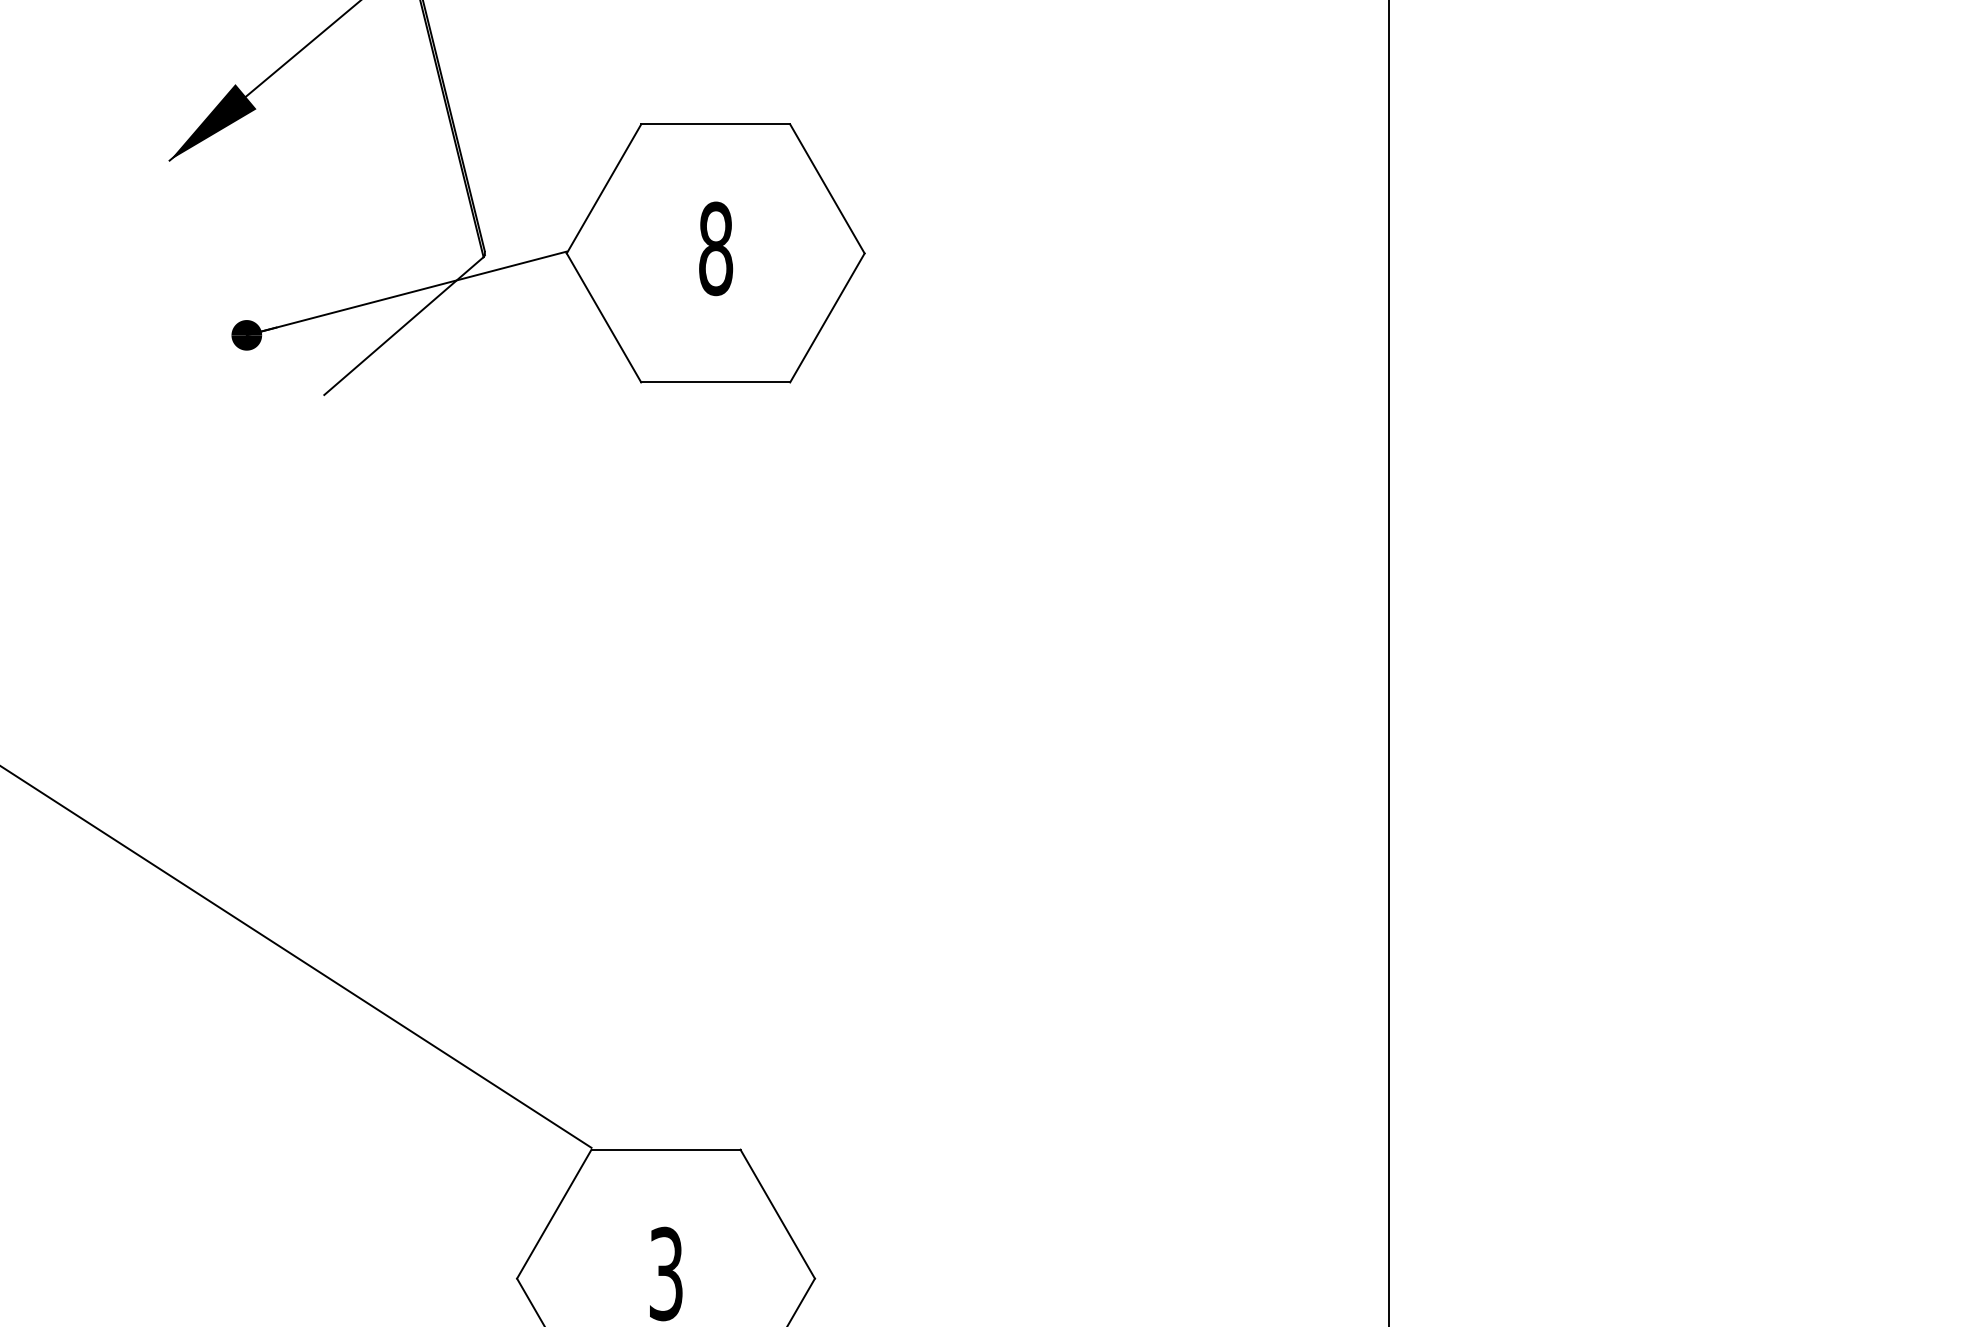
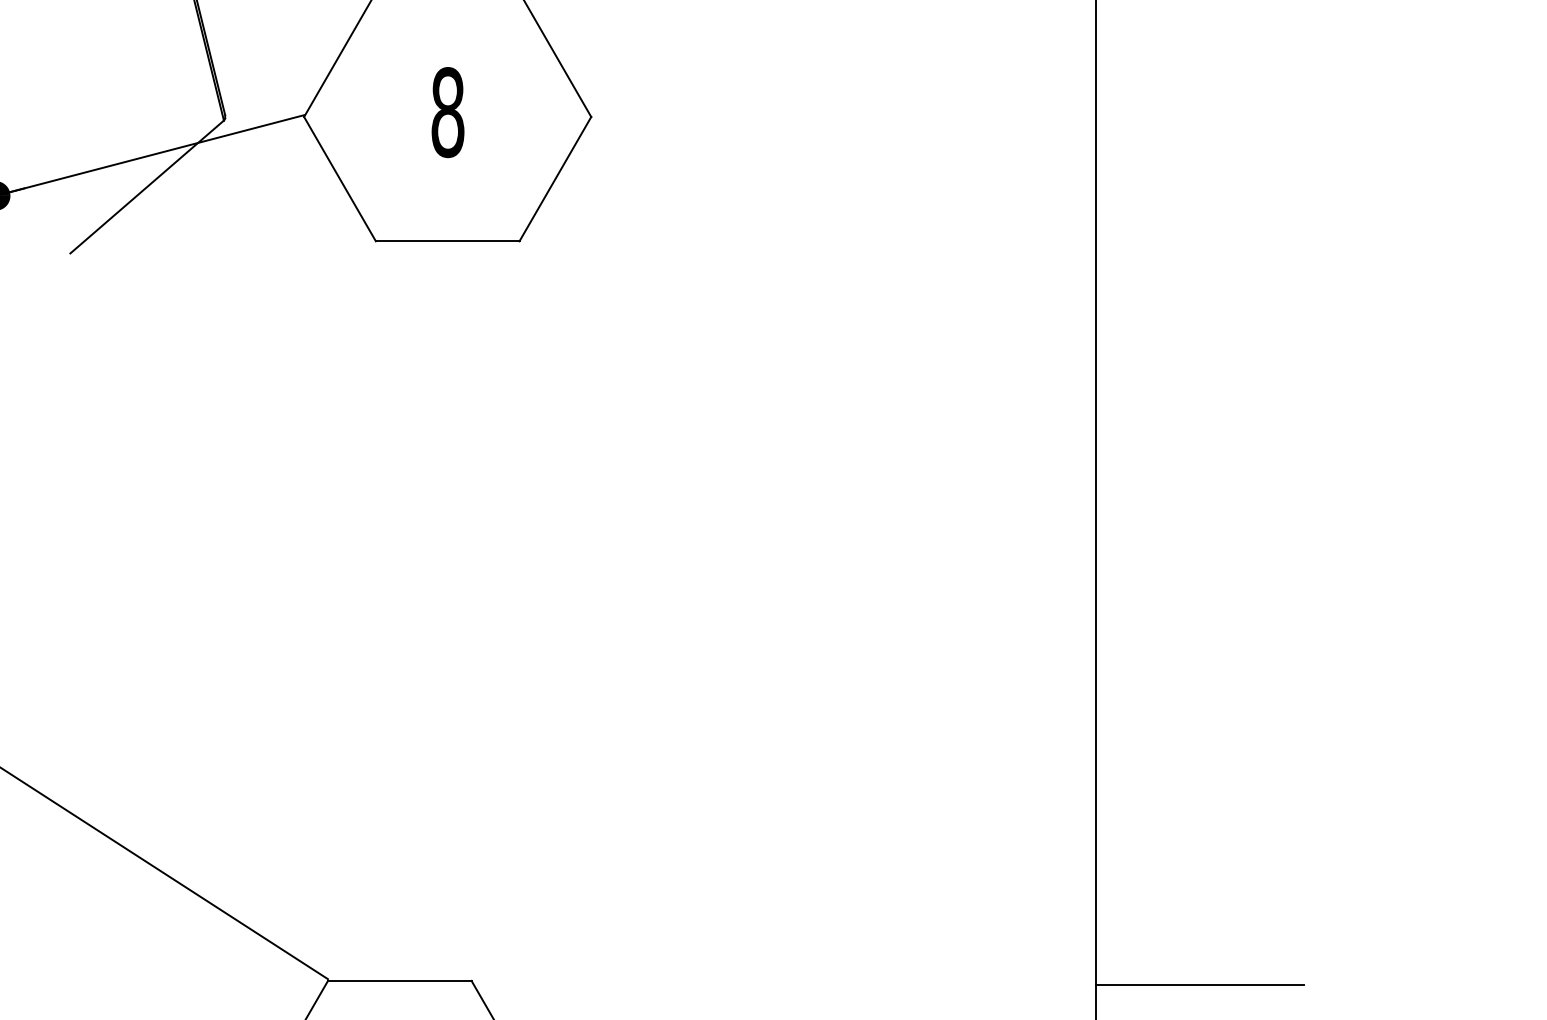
line: (1496, 1154) -> (1200, 985), added

